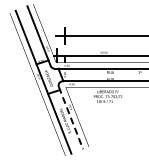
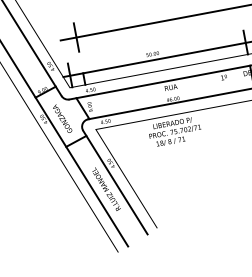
line: (71, 118) -> (116, 183), dashed -> solid

